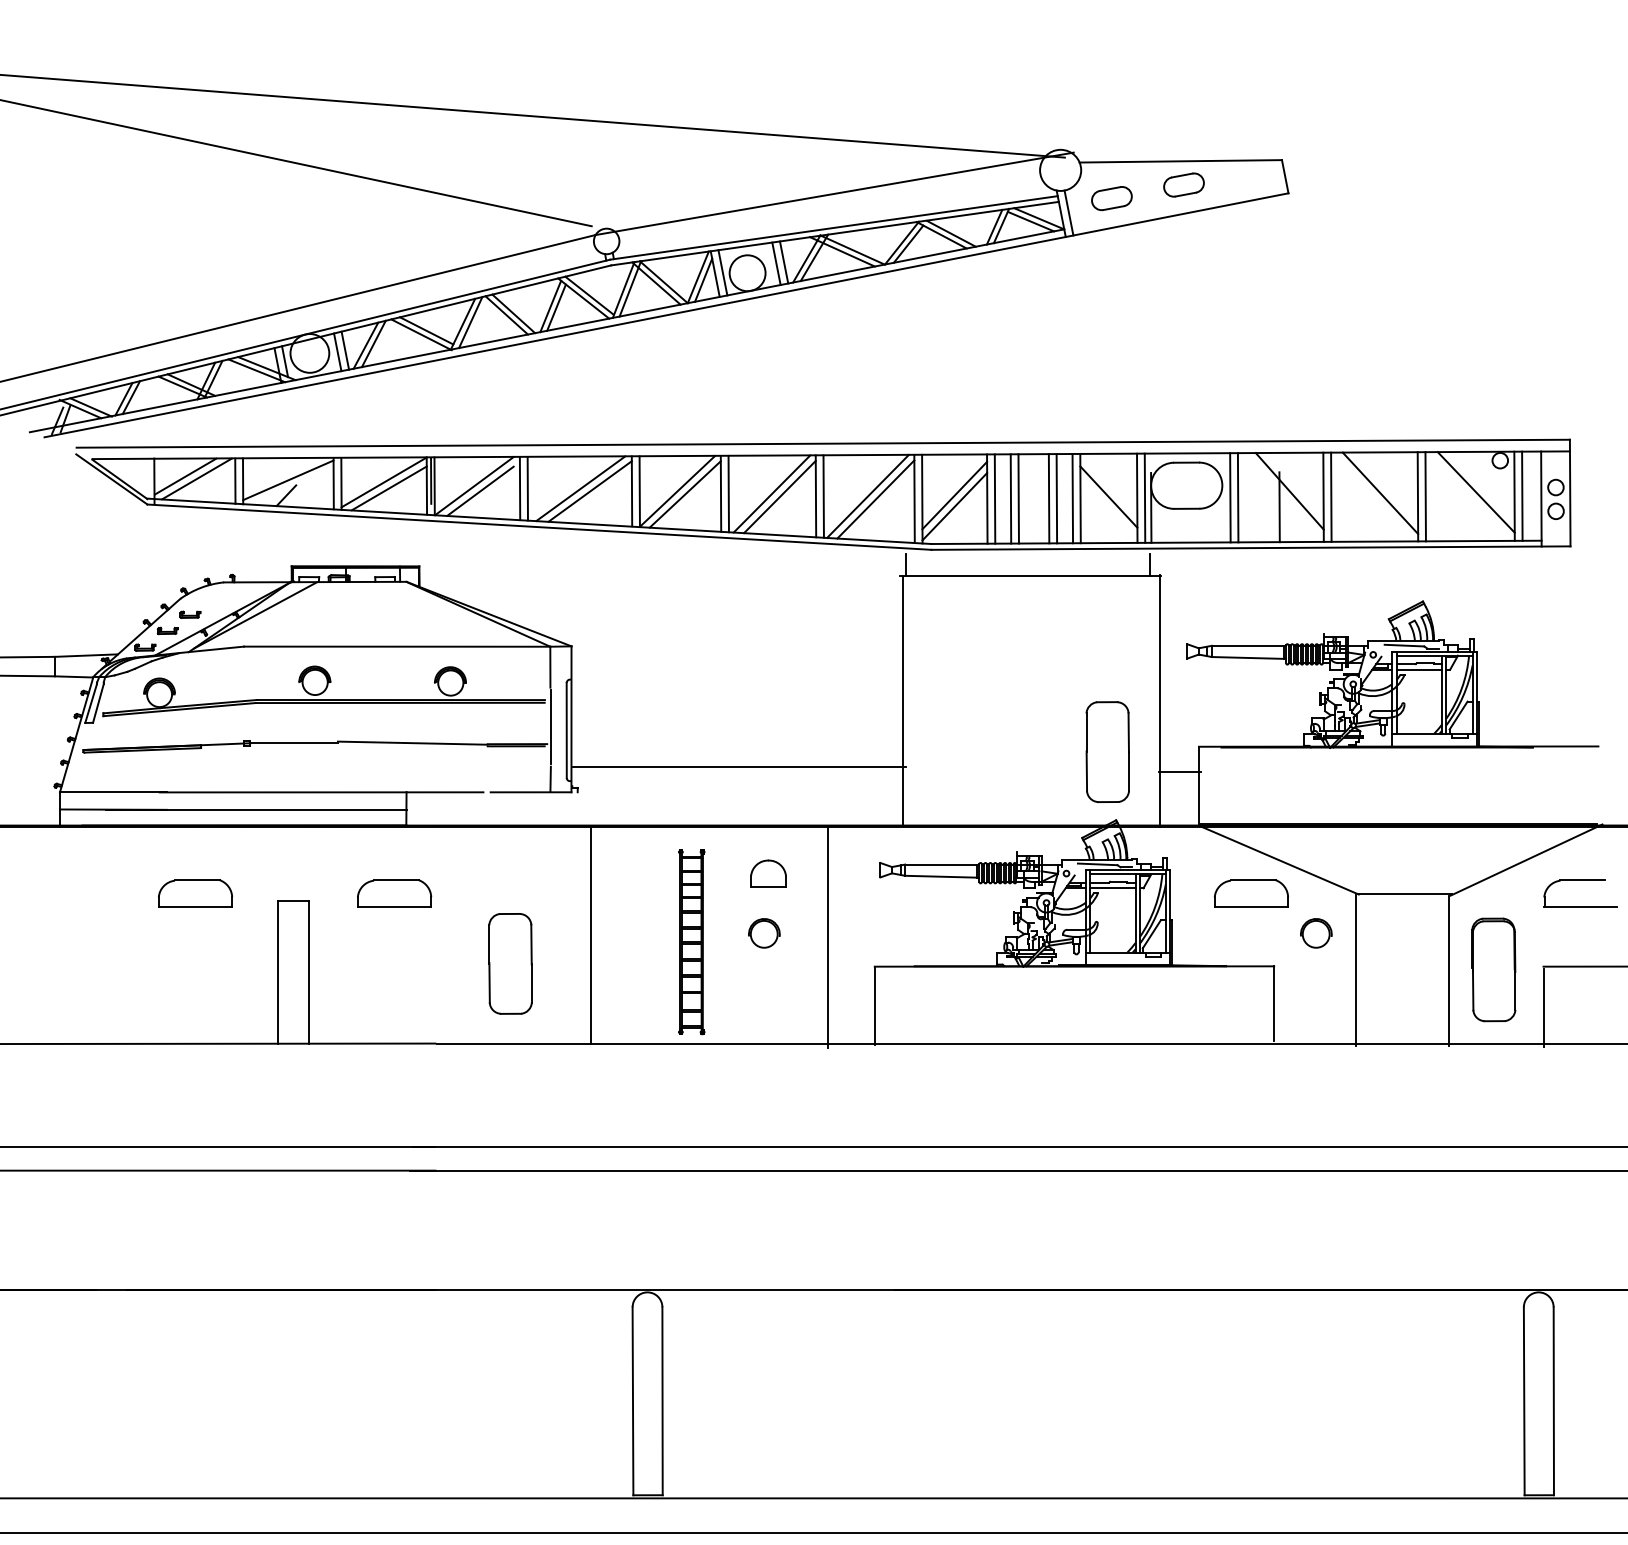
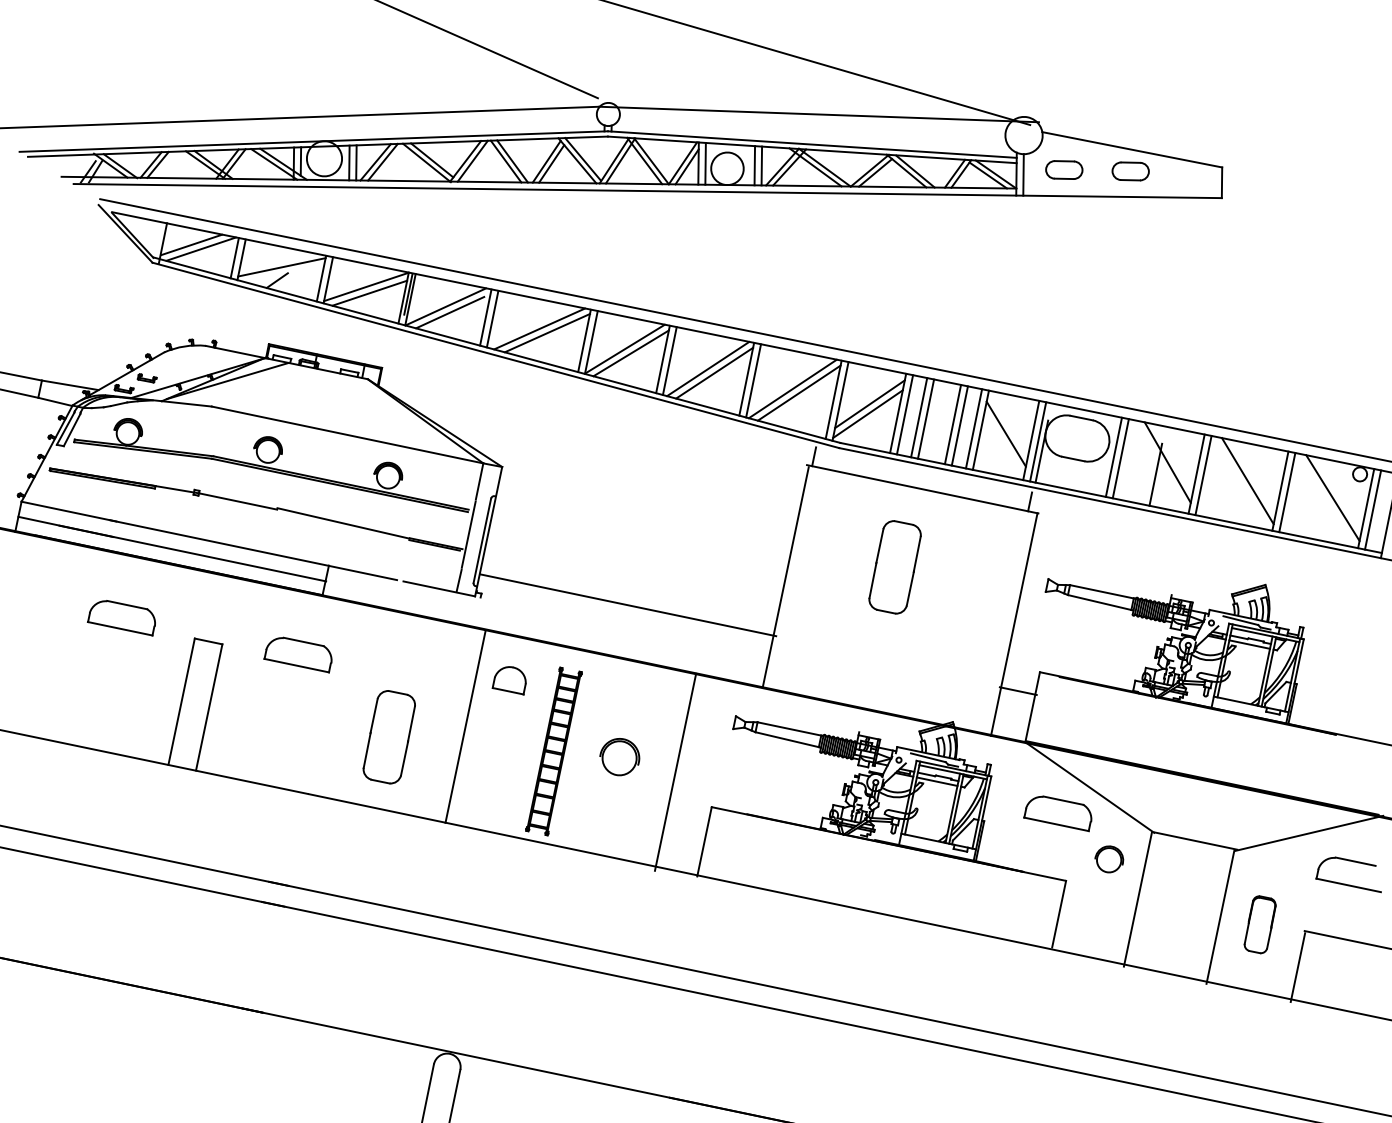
part: (190, 614) -> (170, 368), removed
part: (1107, 751) -> (894, 566), moved
part: (768, 873) -> (510, 678), moved
part: (764, 933) -> (620, 757), size x1.4
part: (1493, 969) -> (1259, 924), size x0.6

